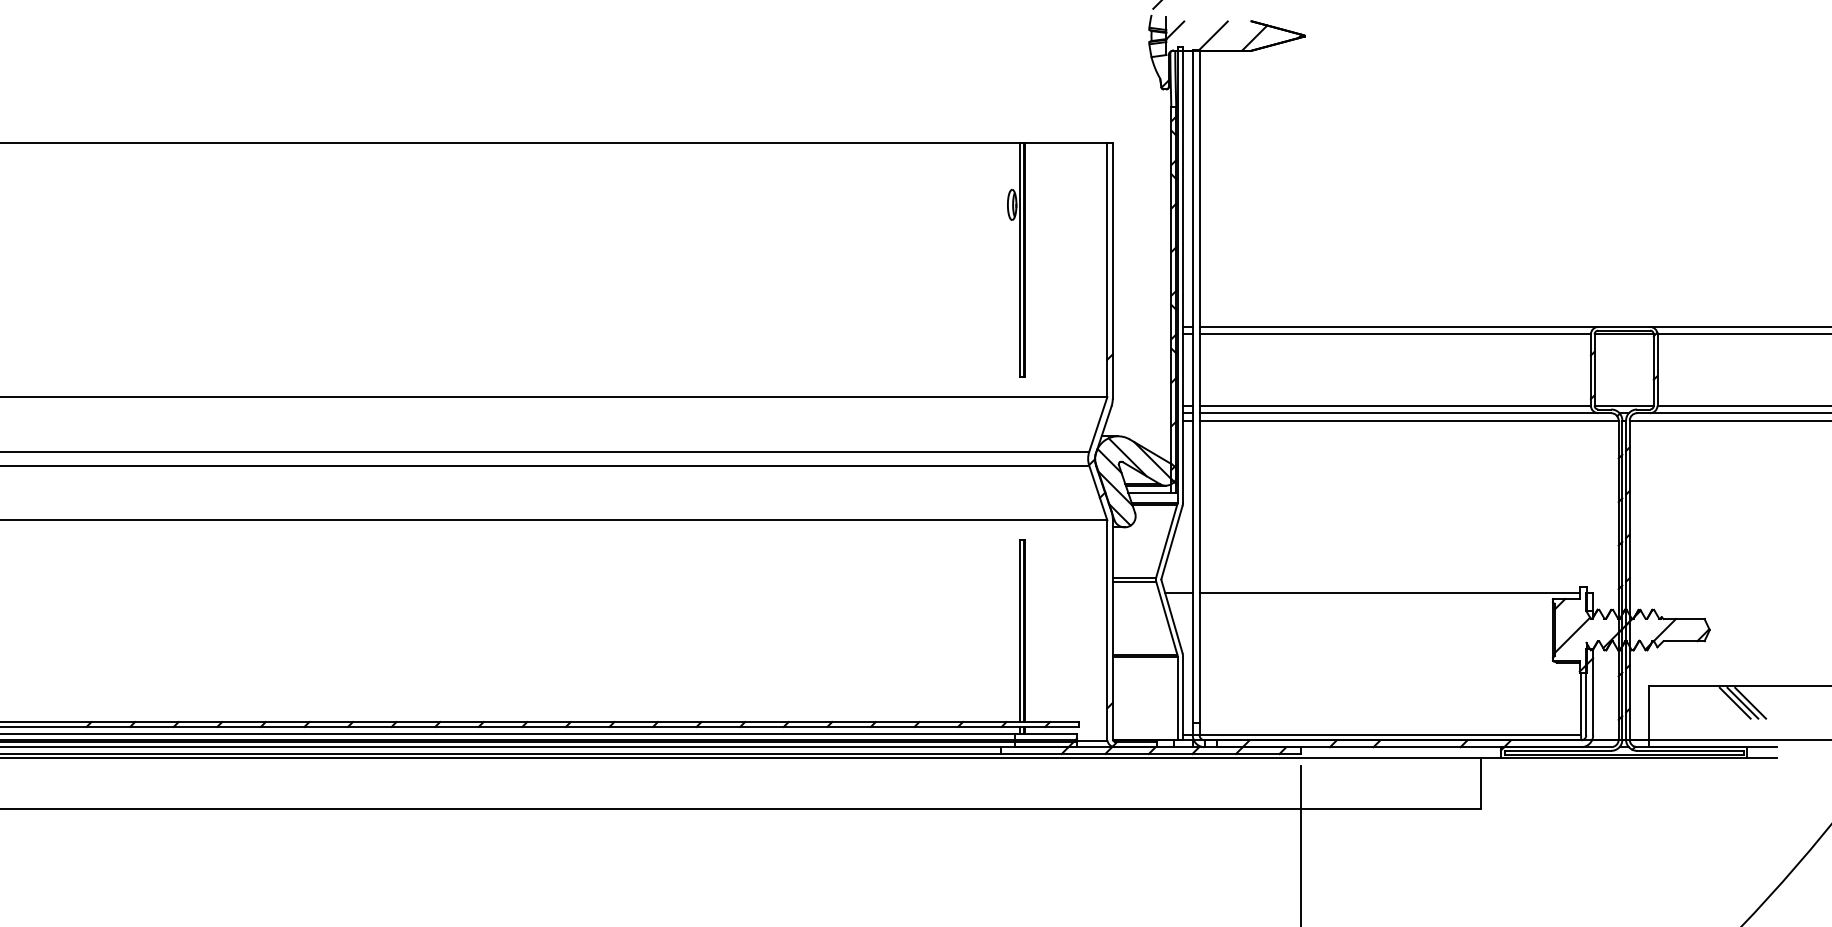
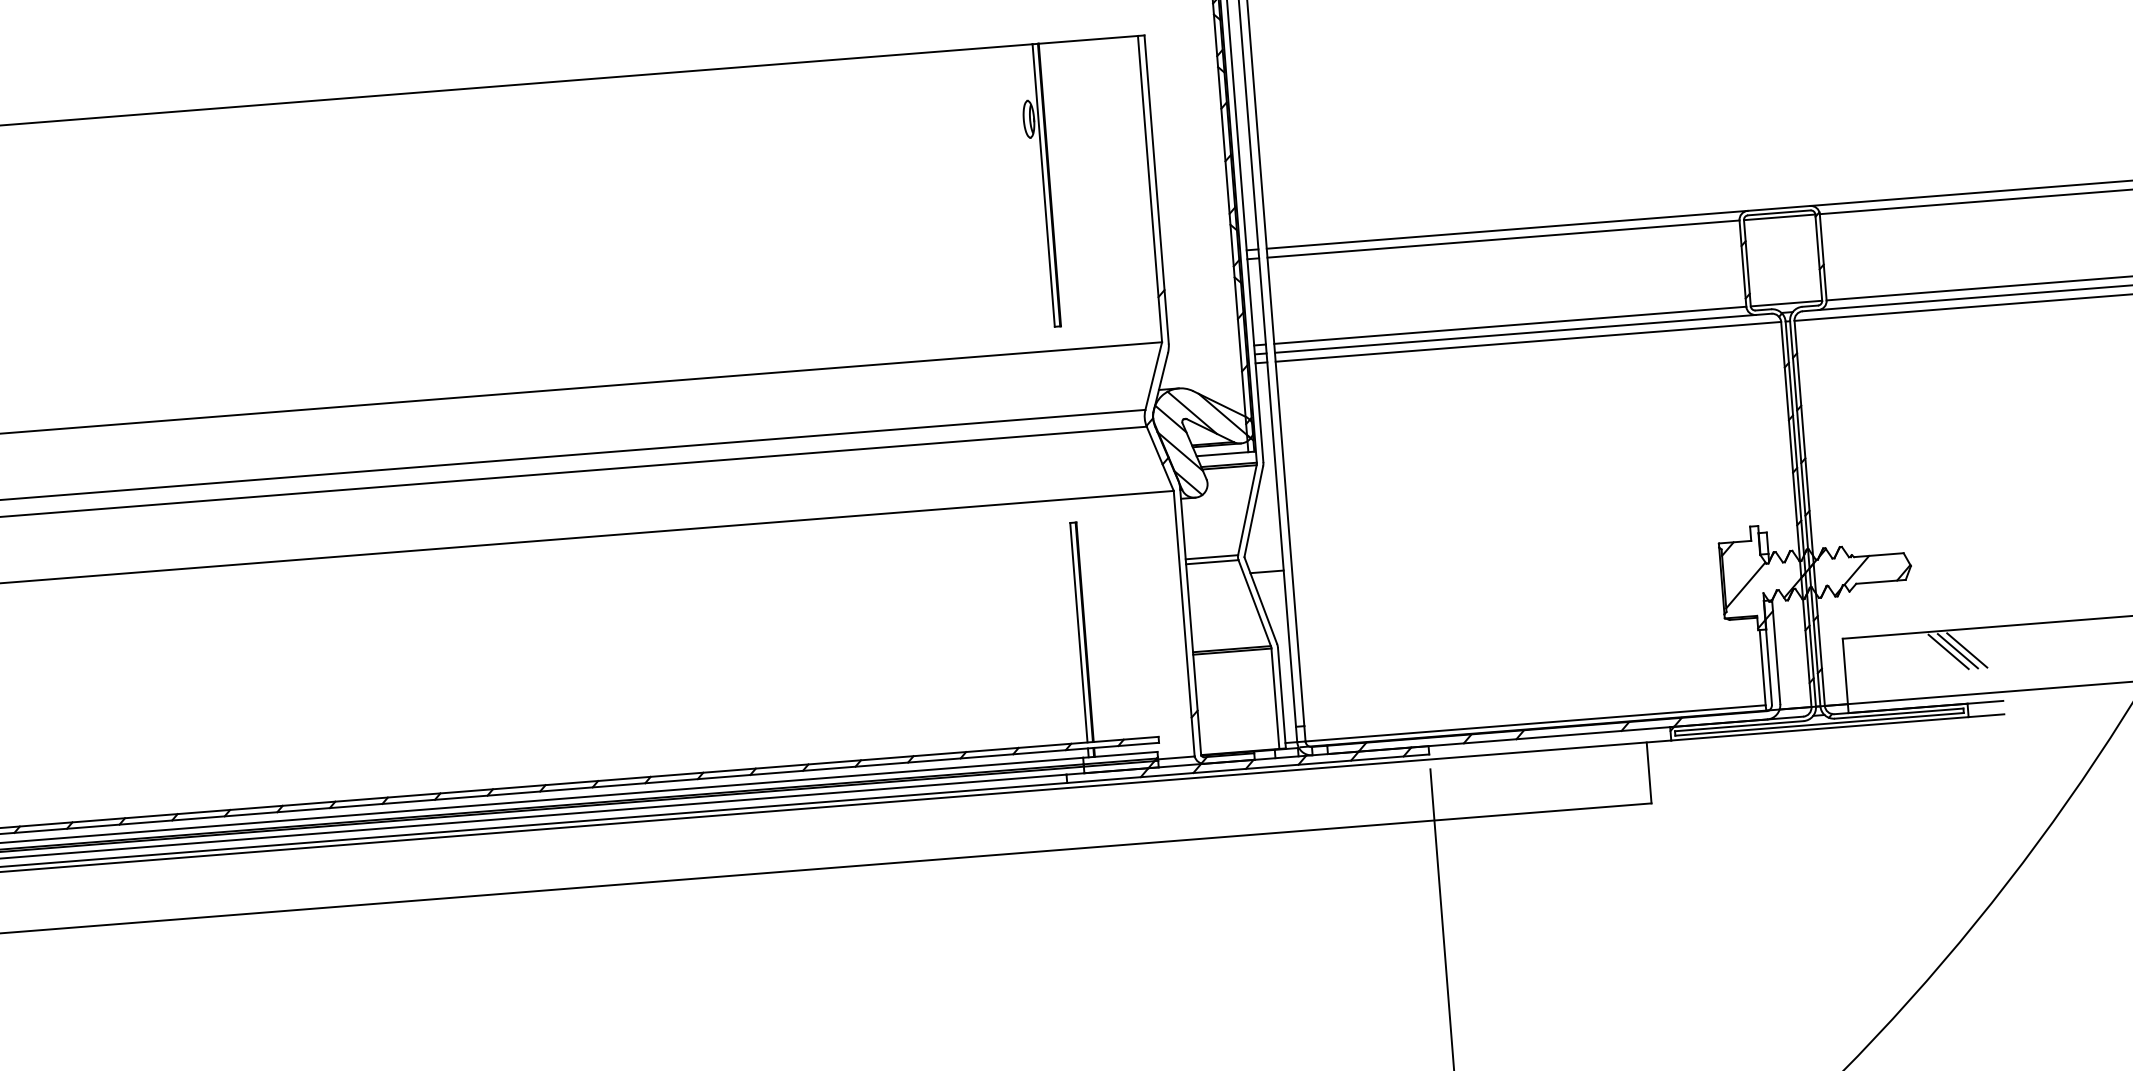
line: (1389, 593) -> (1521, 552), removed

